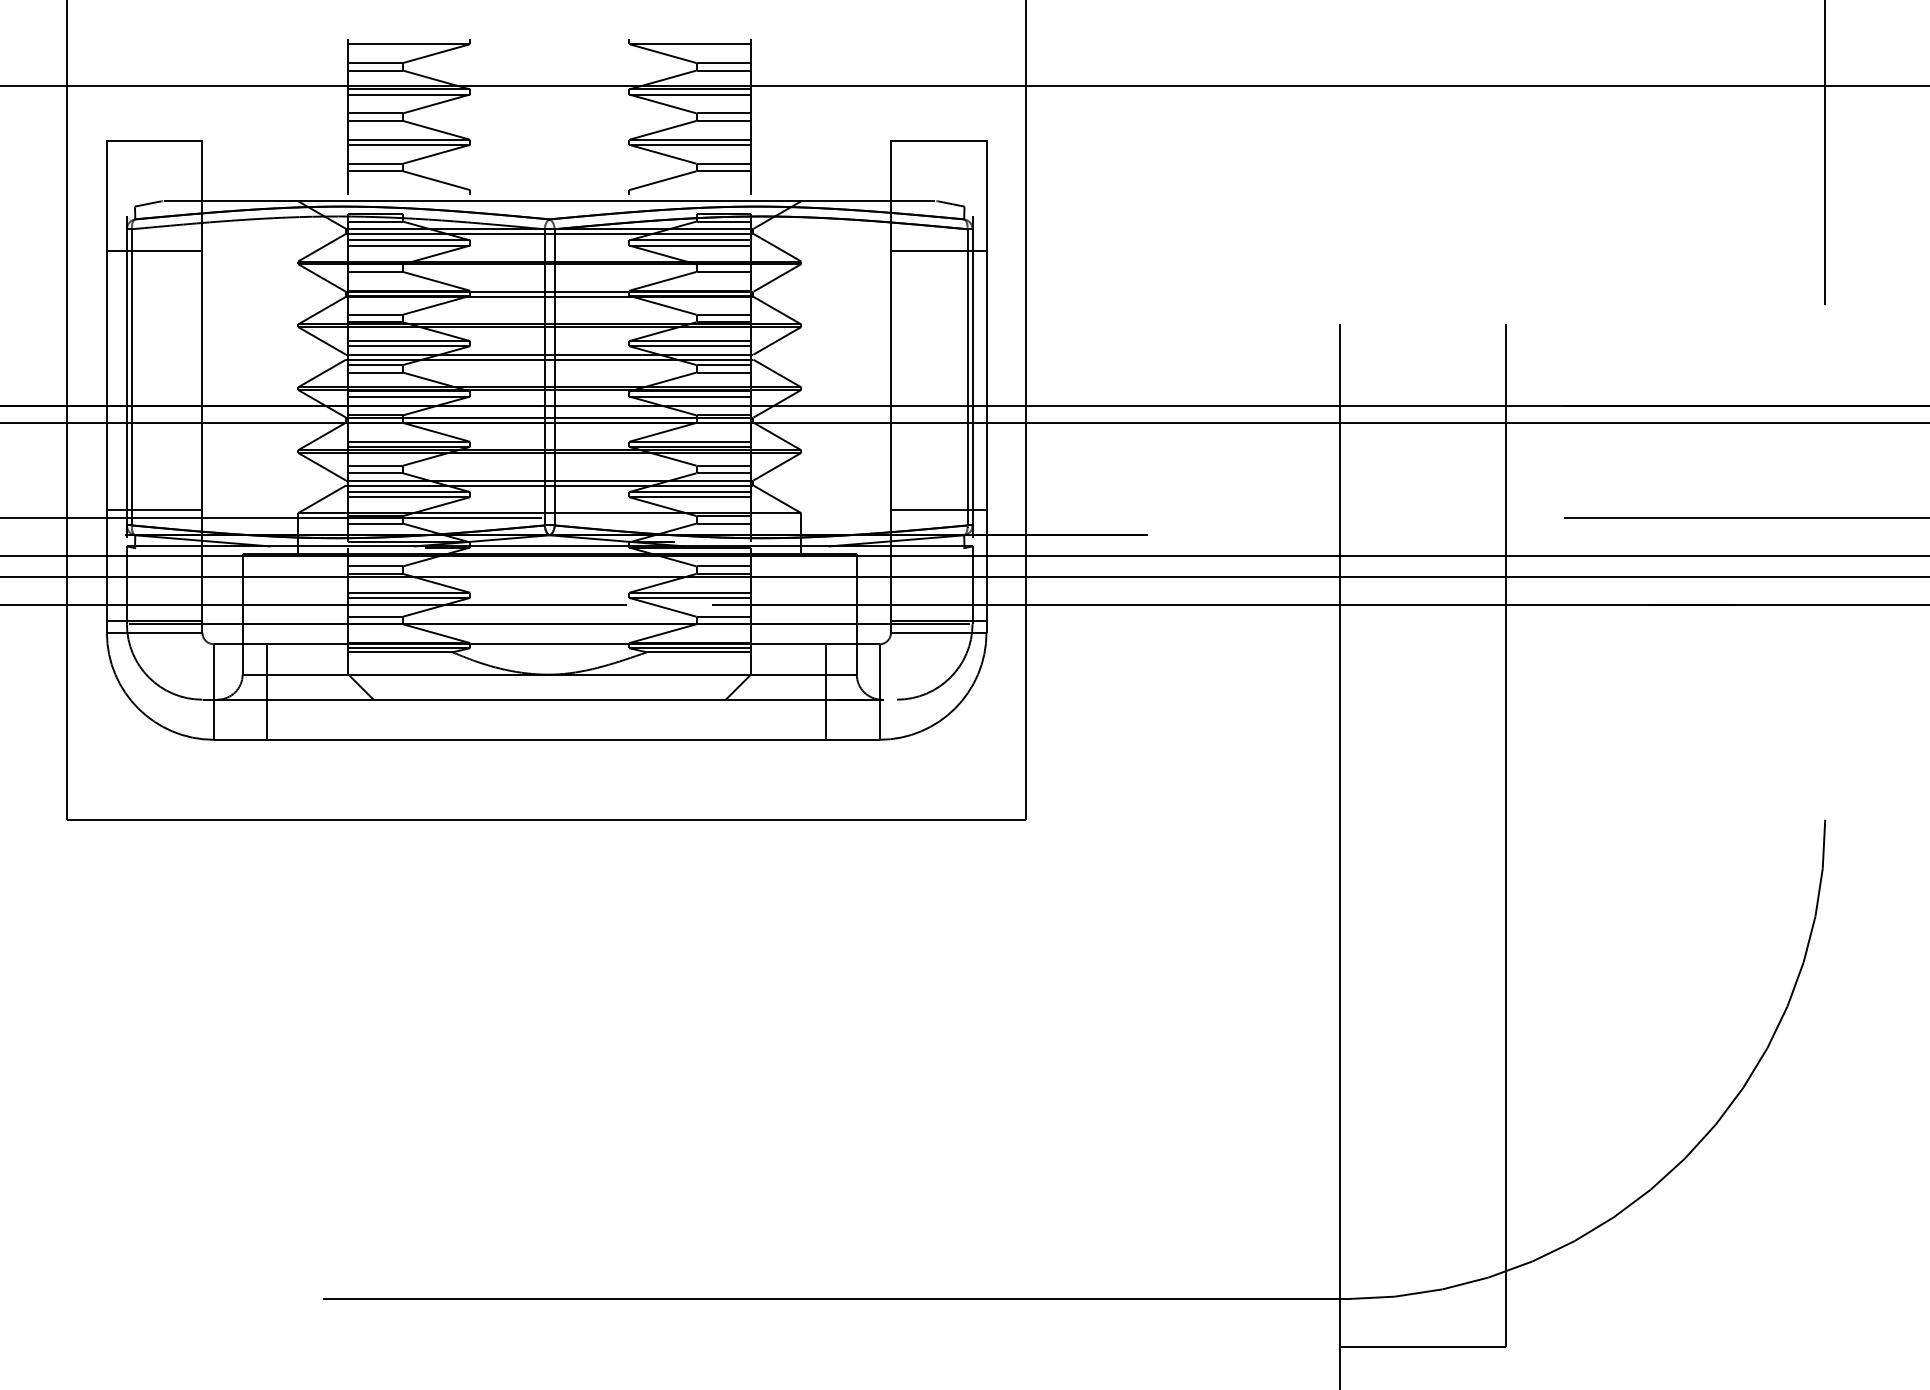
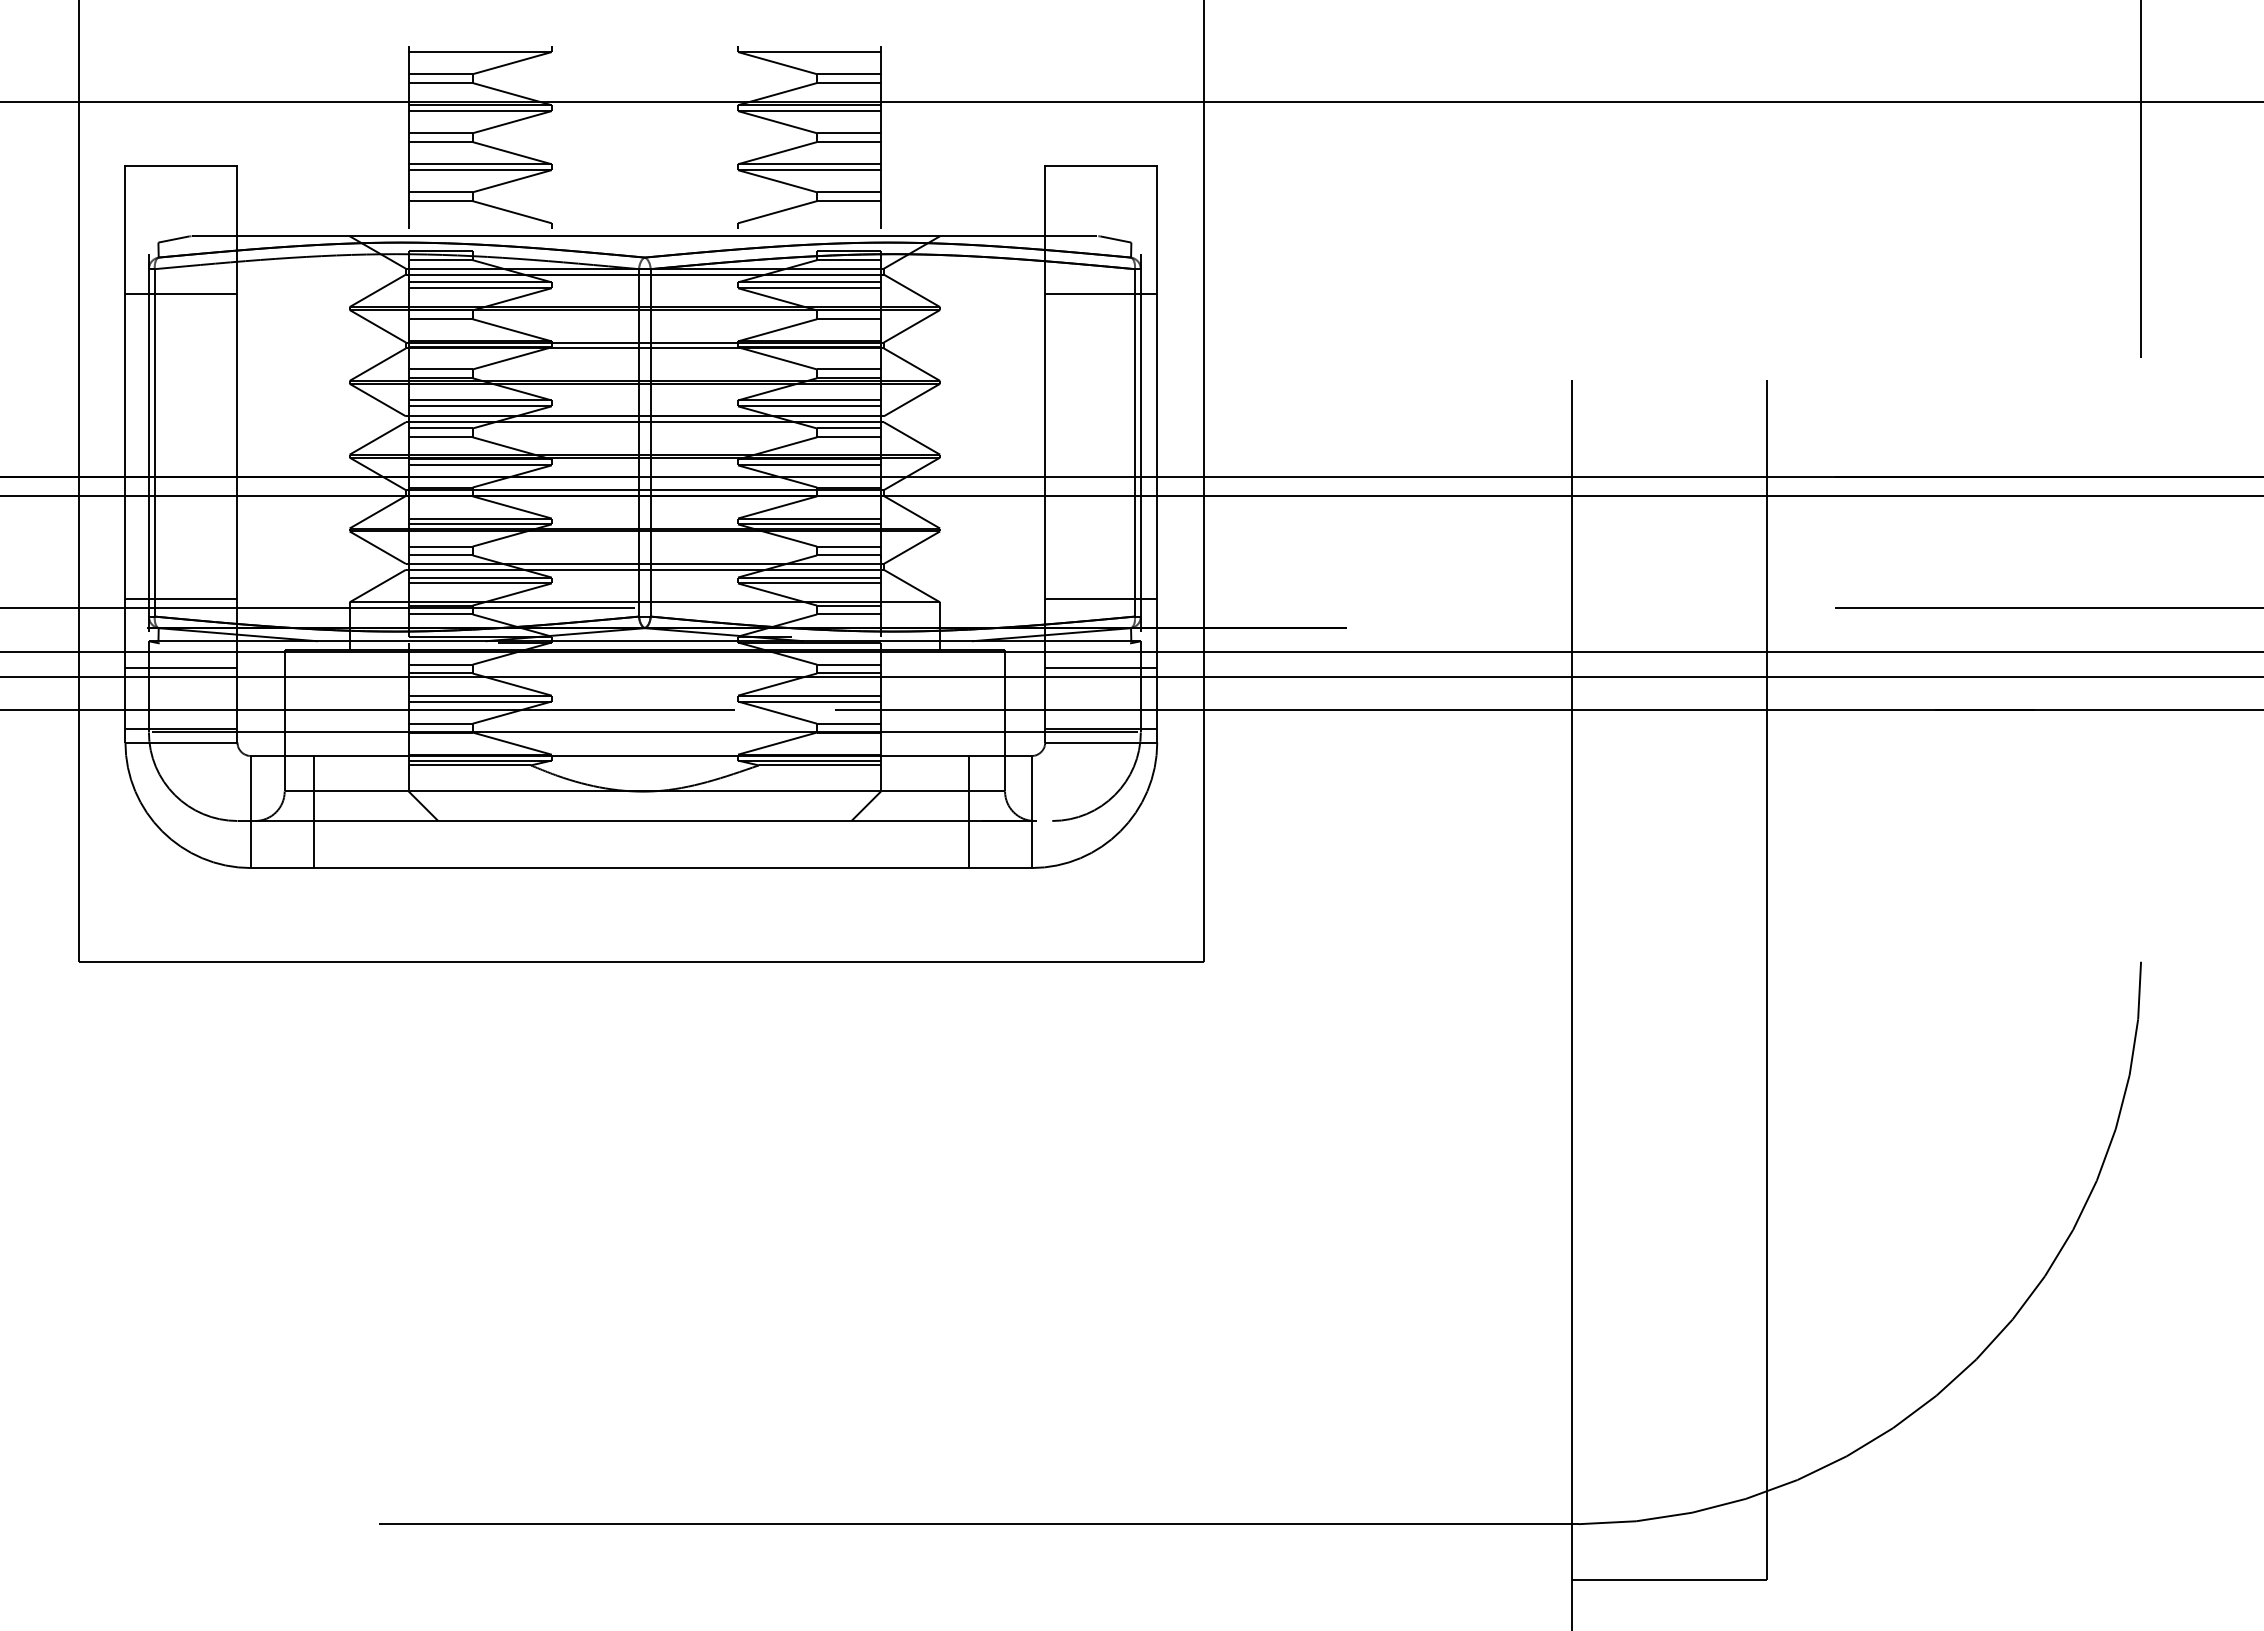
line: (154, 569) -> (181, 668), added
line: (938, 569) -> (1101, 668), added

